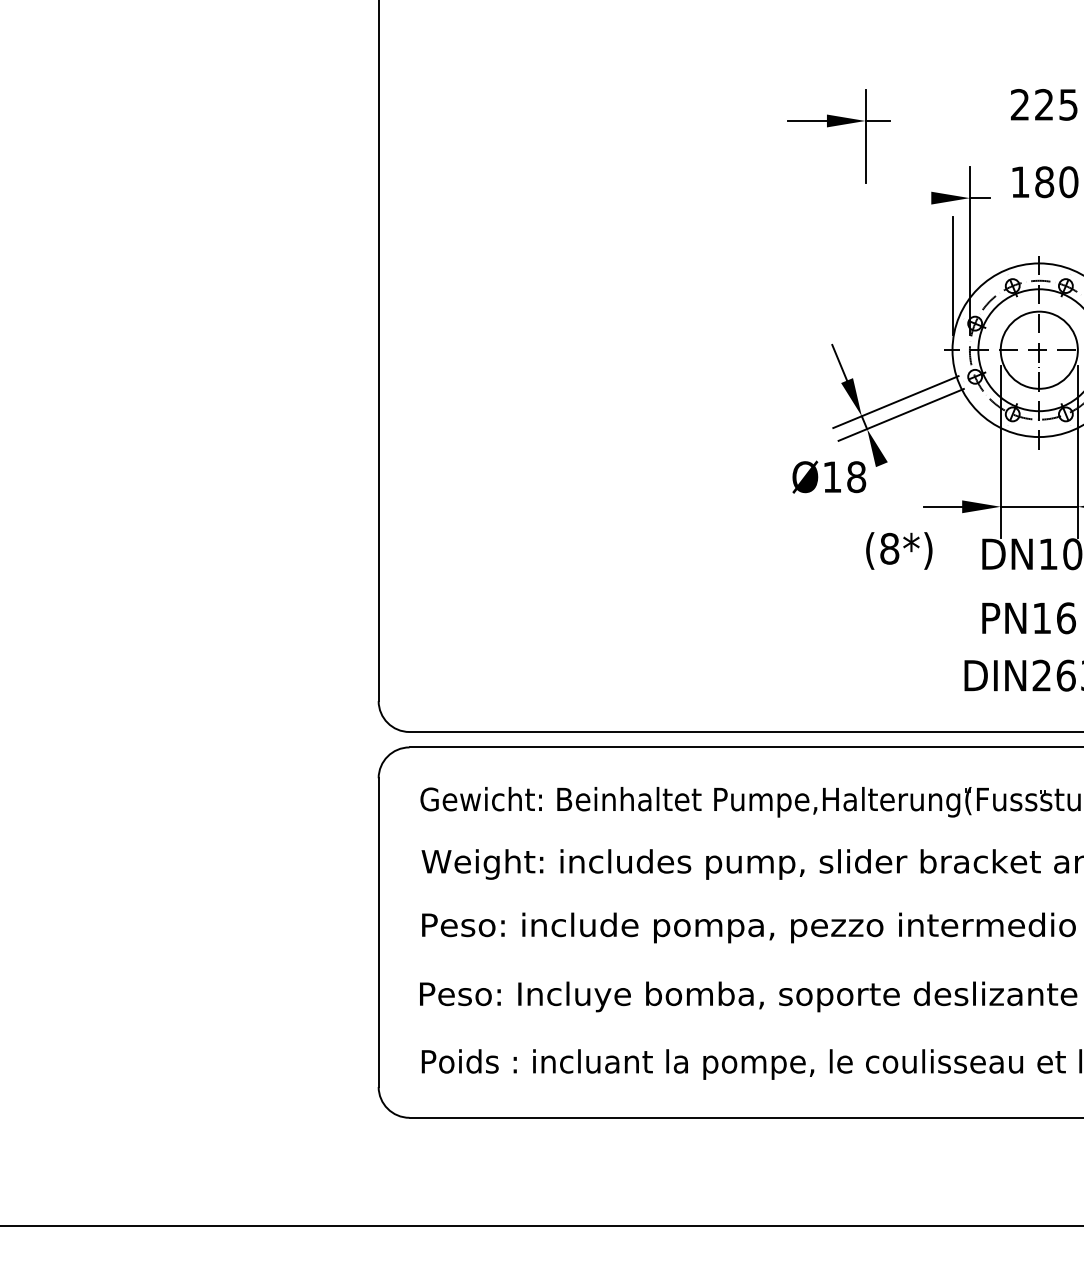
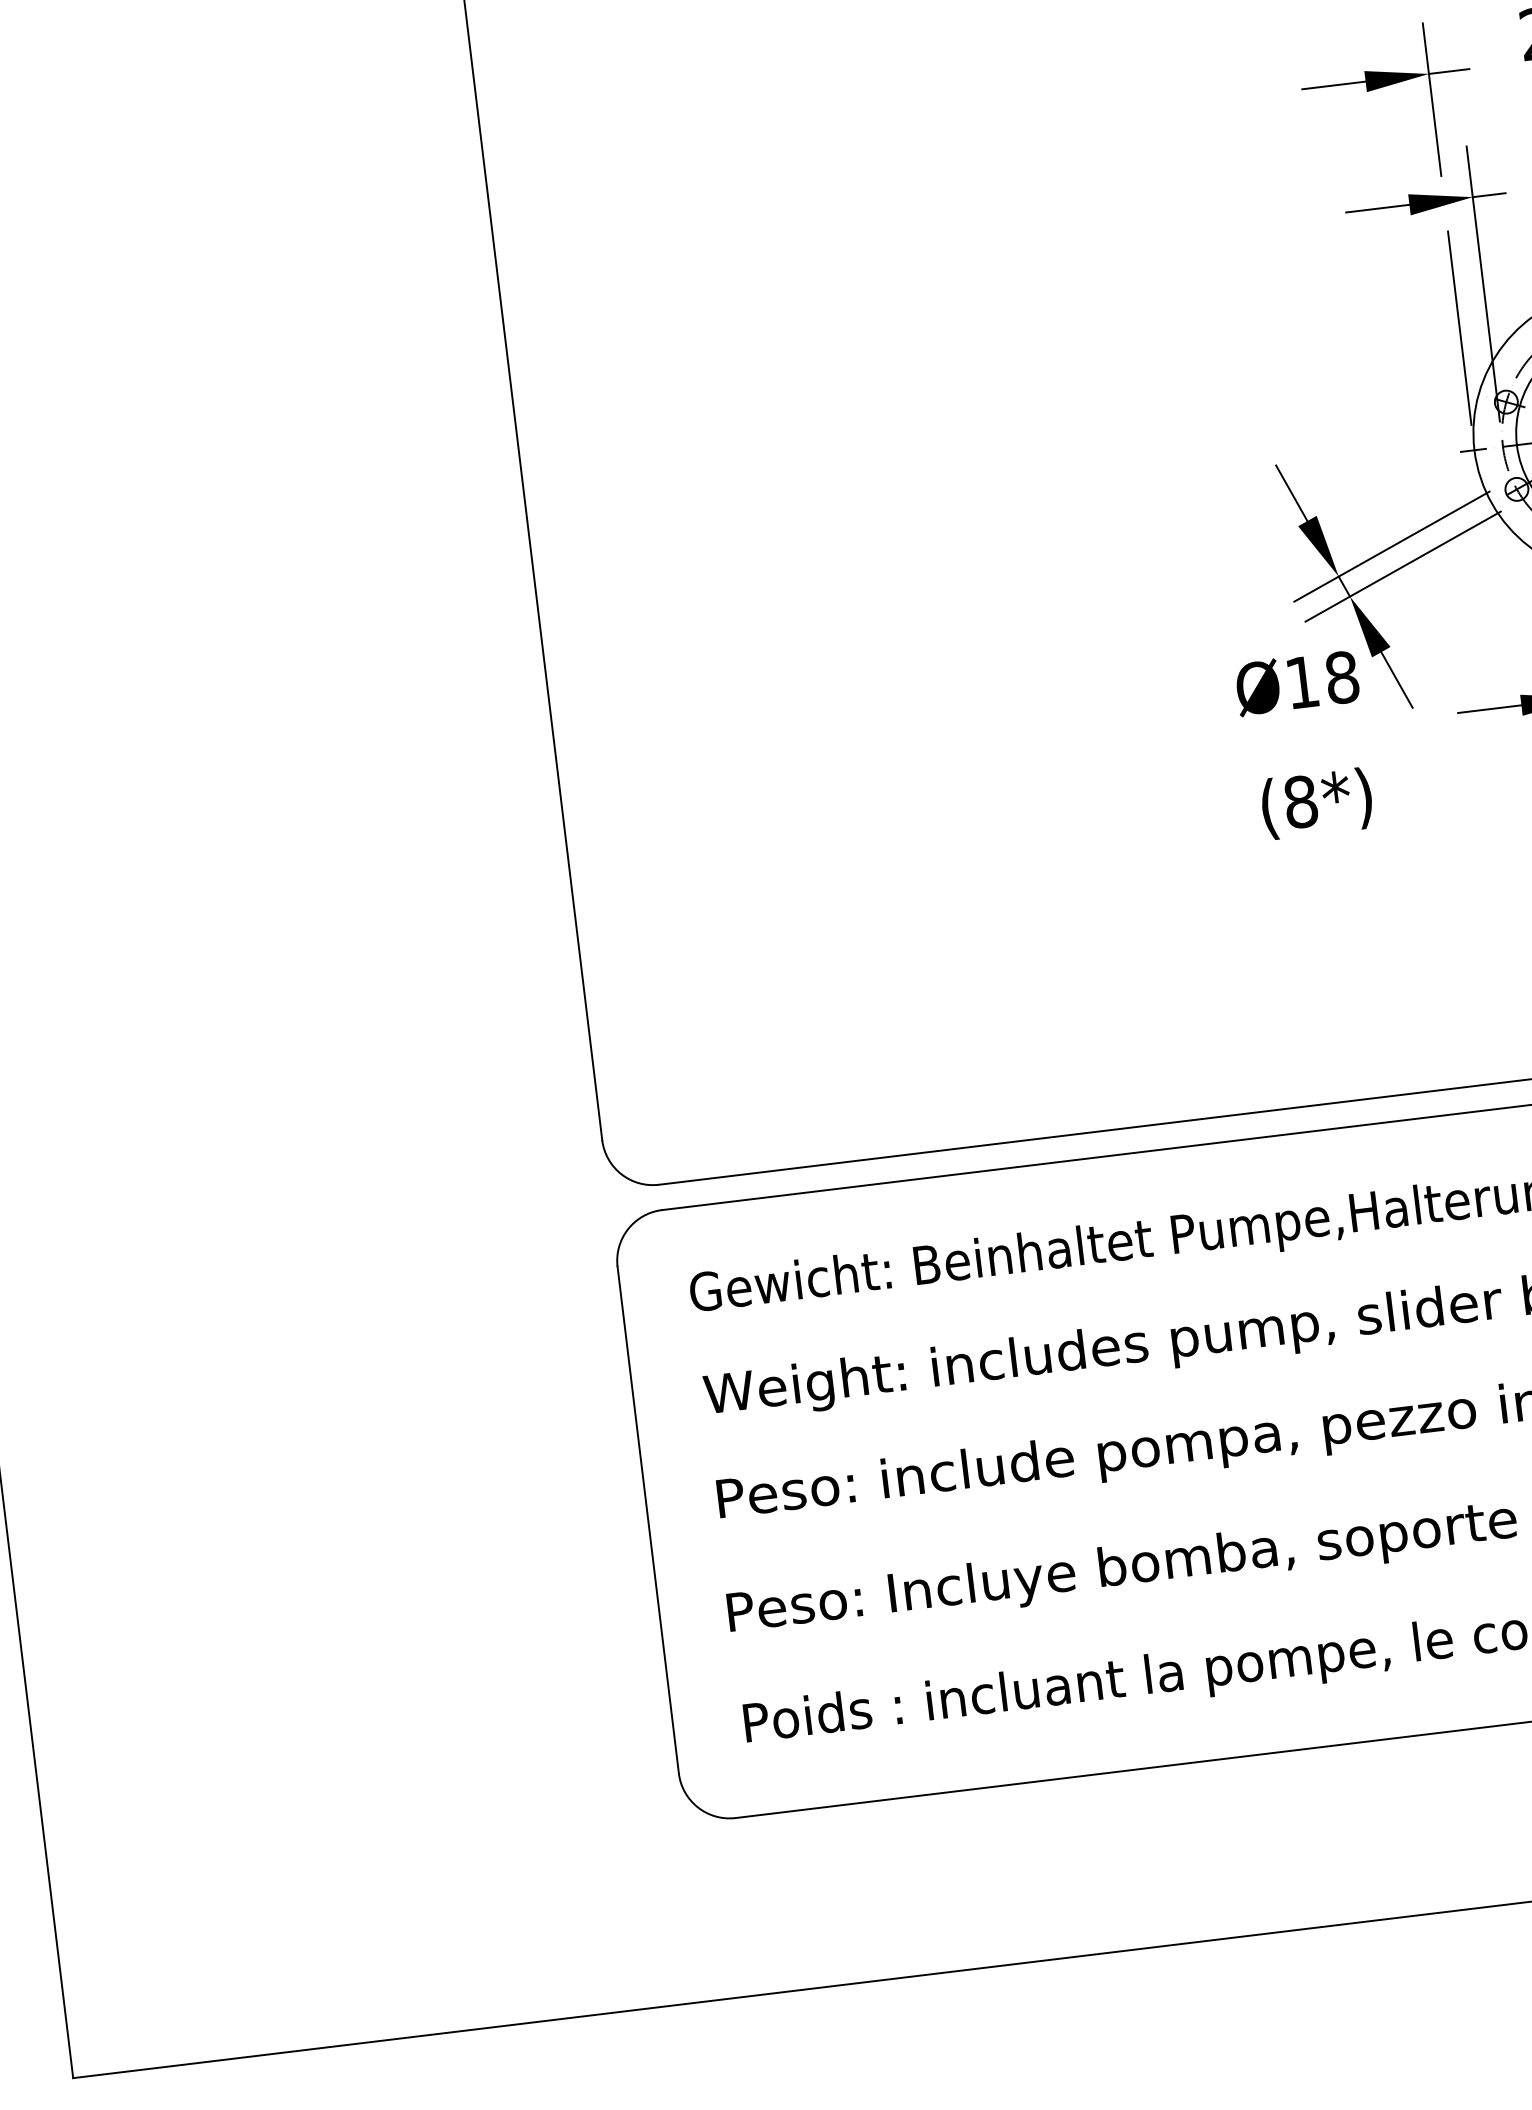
part: (834, 126) -> (1379, 89), moved
line: (911, 198) -> (1377, 209), added
line: (888, 482) -> (1395, 680), added
text: (899, 550) -> (1317, 802), moved

